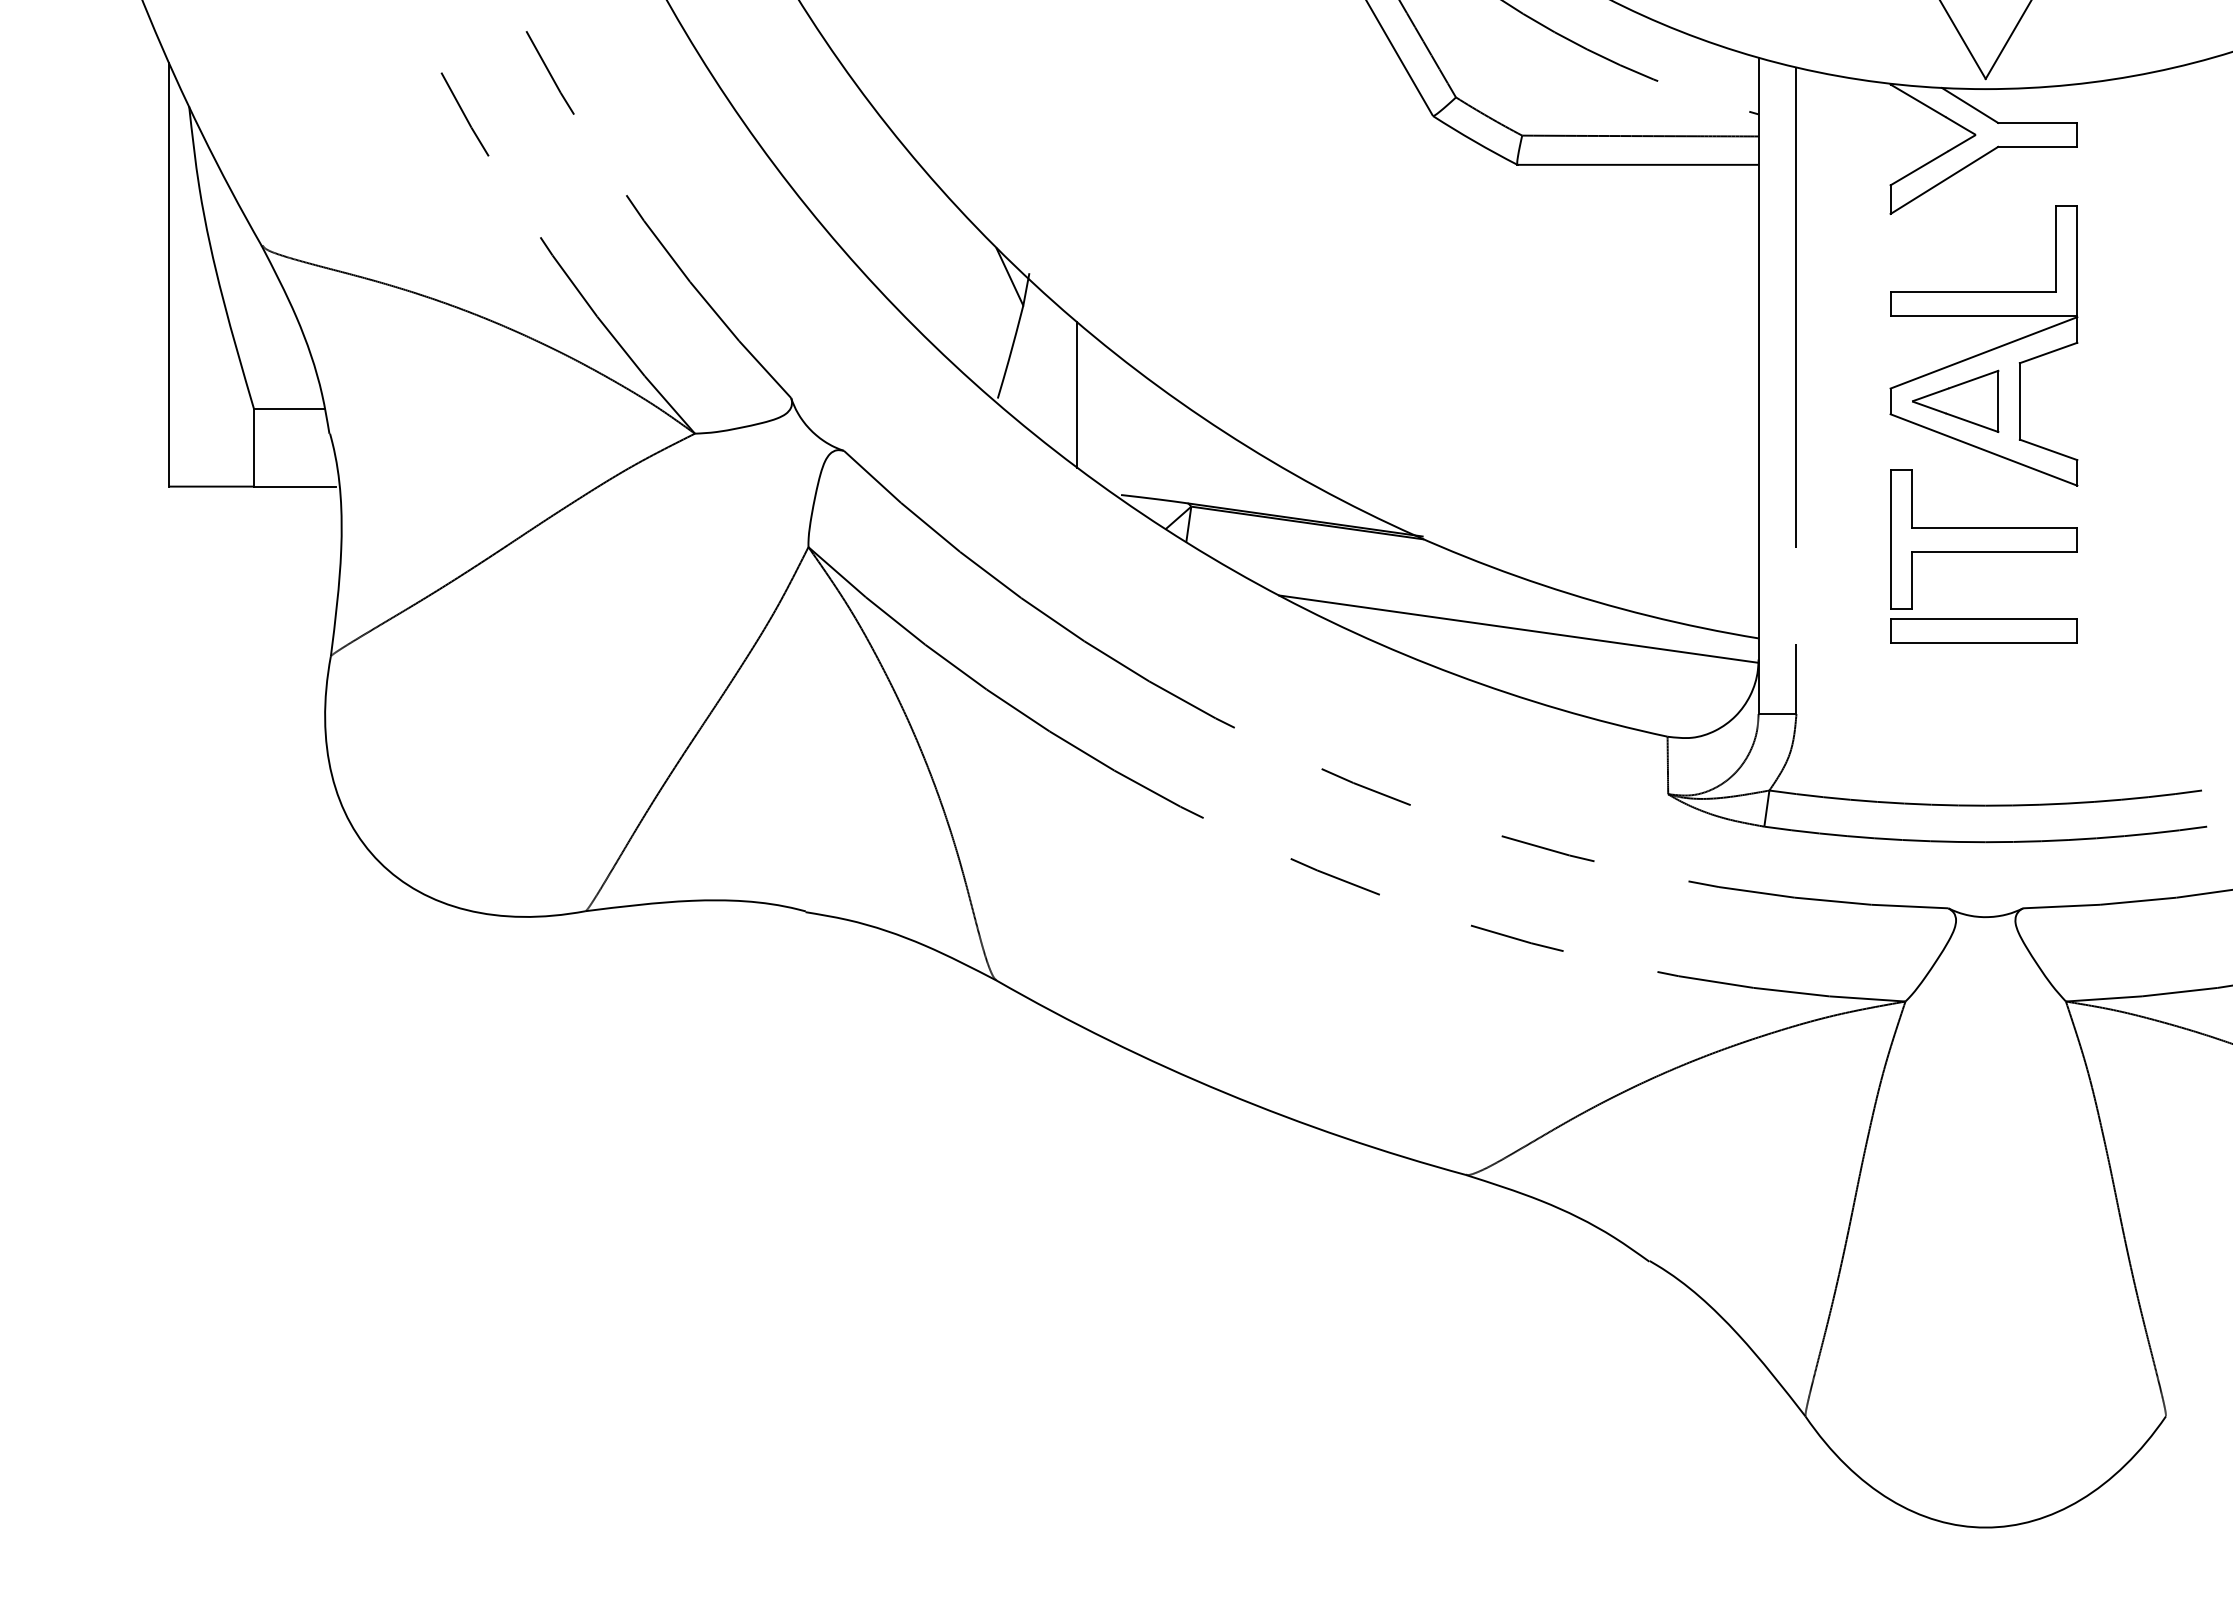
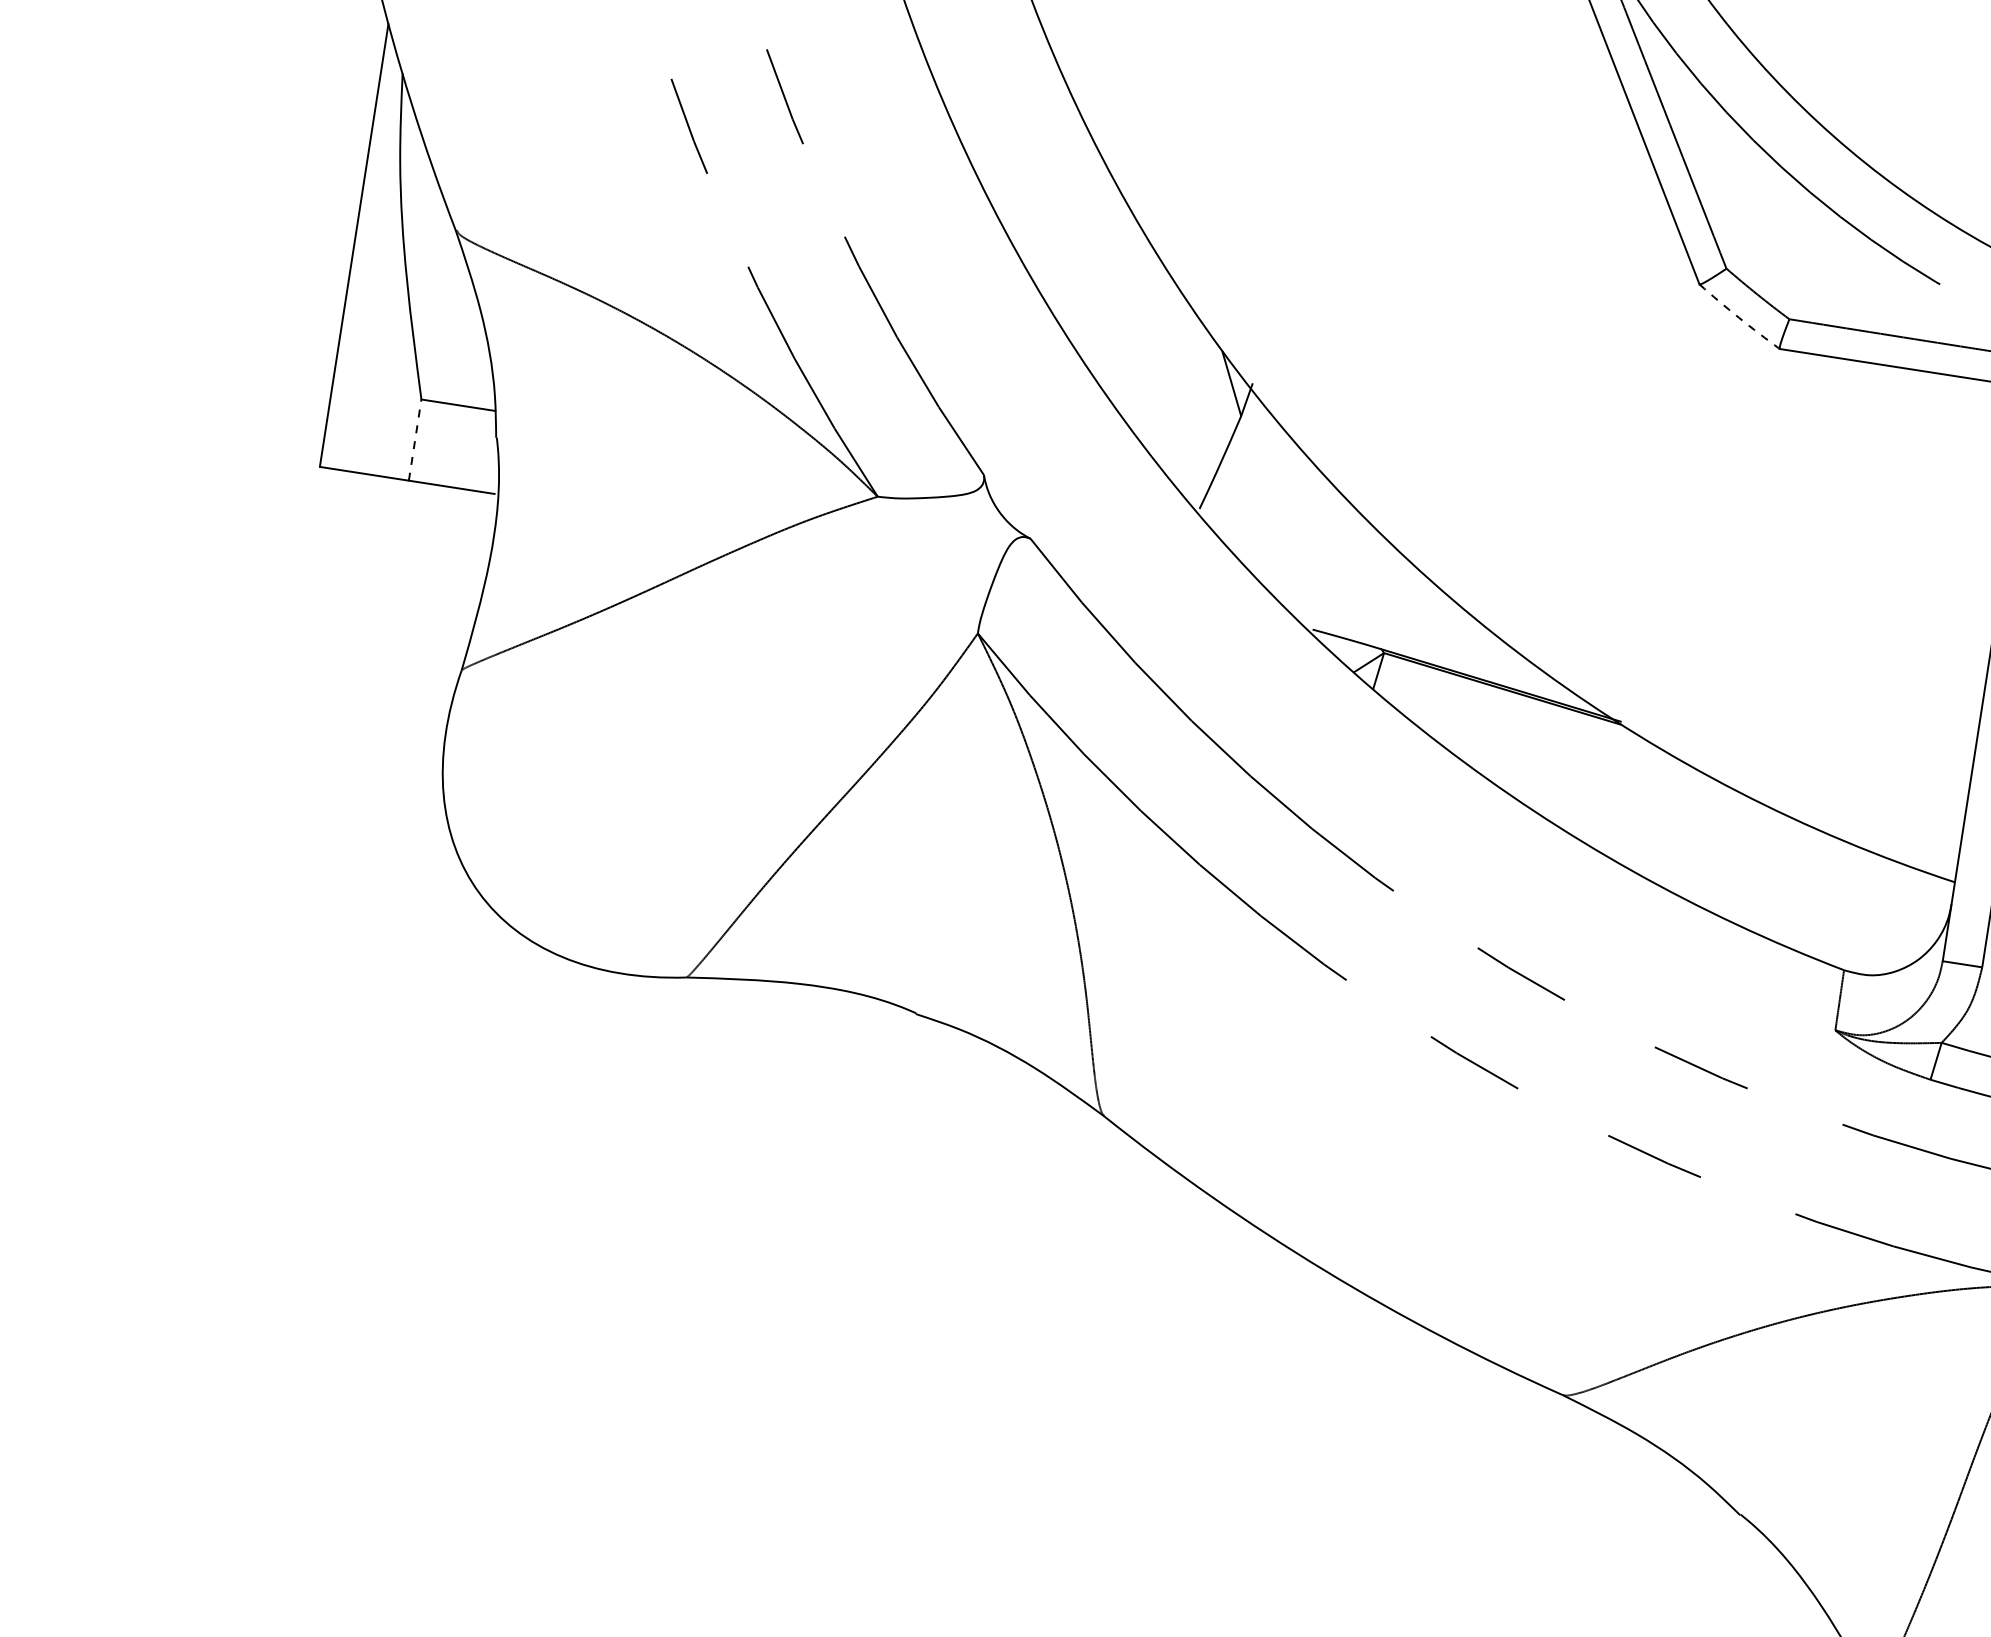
arc: (1474, 141) -> (1738, 317), solid -> dashed
line: (1077, 394) -> (1283, 517), removed
line: (253, 447) -> (414, 439), solid -> dashed
line: (1518, 628) -> (1705, 833), removed

